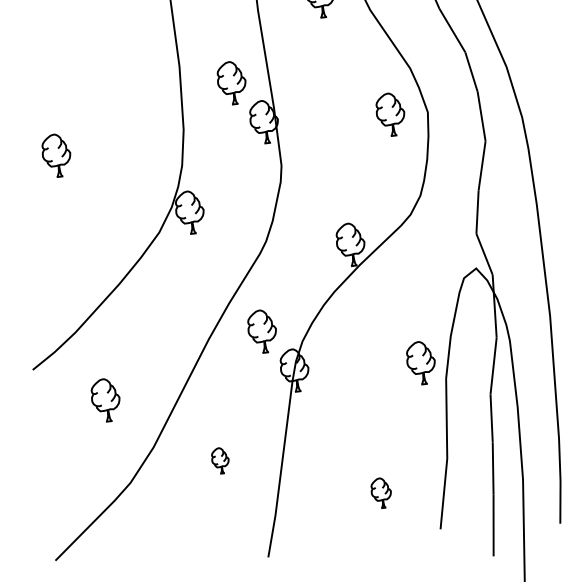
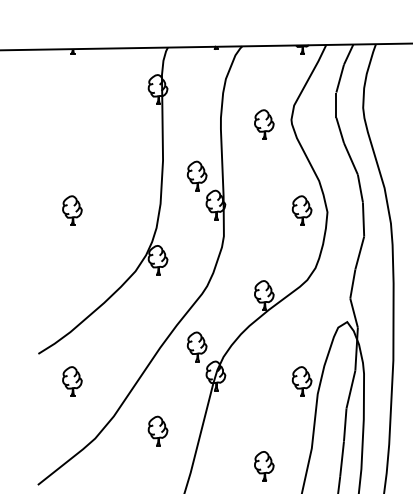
part: (106, 400) -> (72, 381), moved
part: (219, 460) -> (157, 430), size x1.67
part: (381, 493) -> (264, 466), size x1.43

